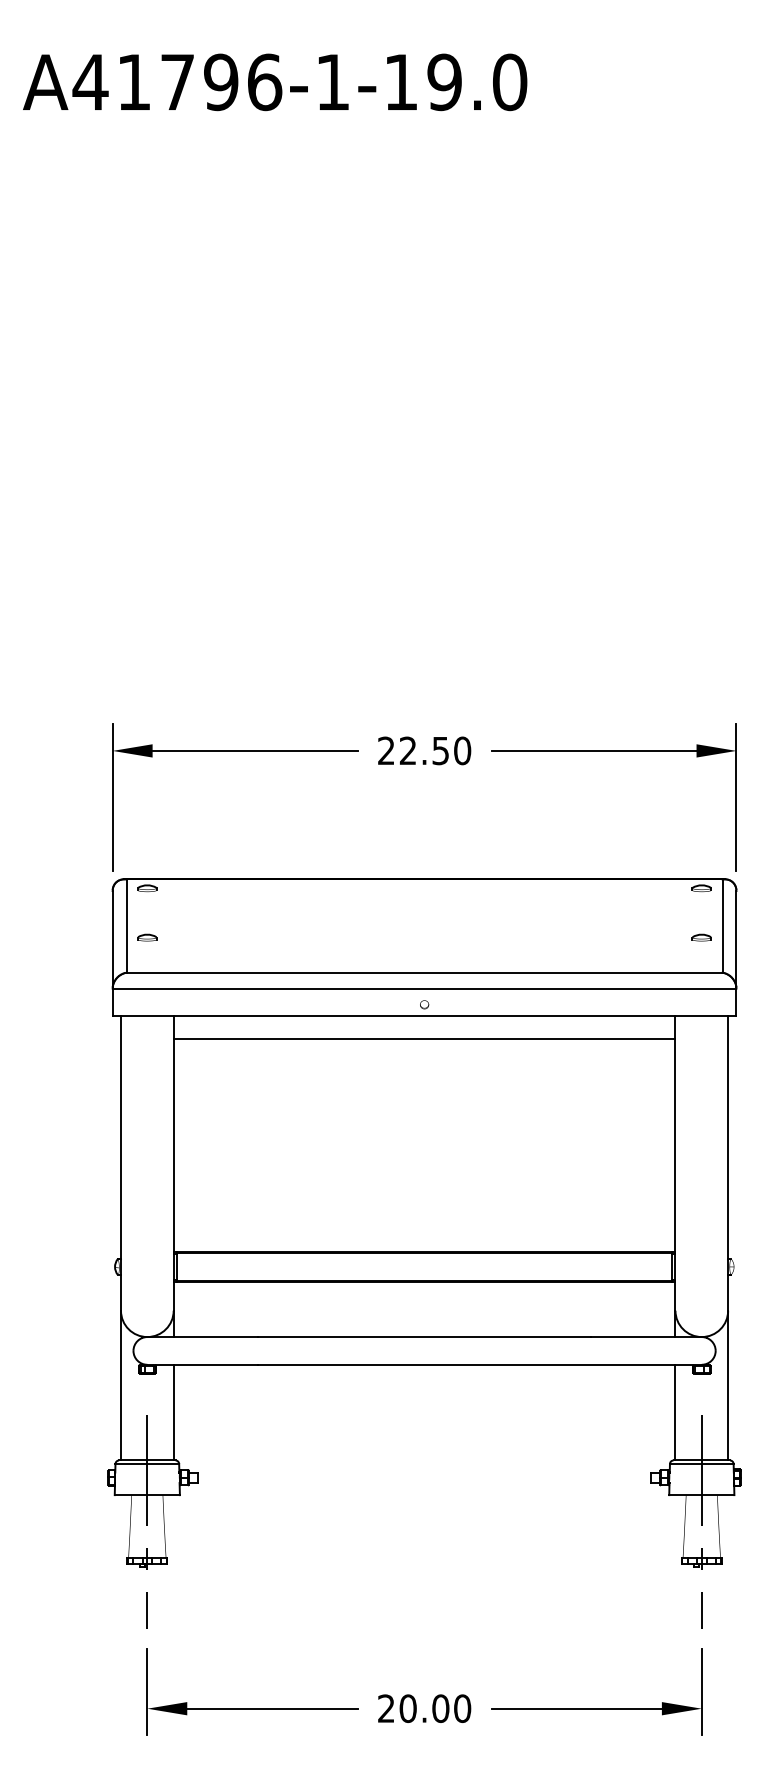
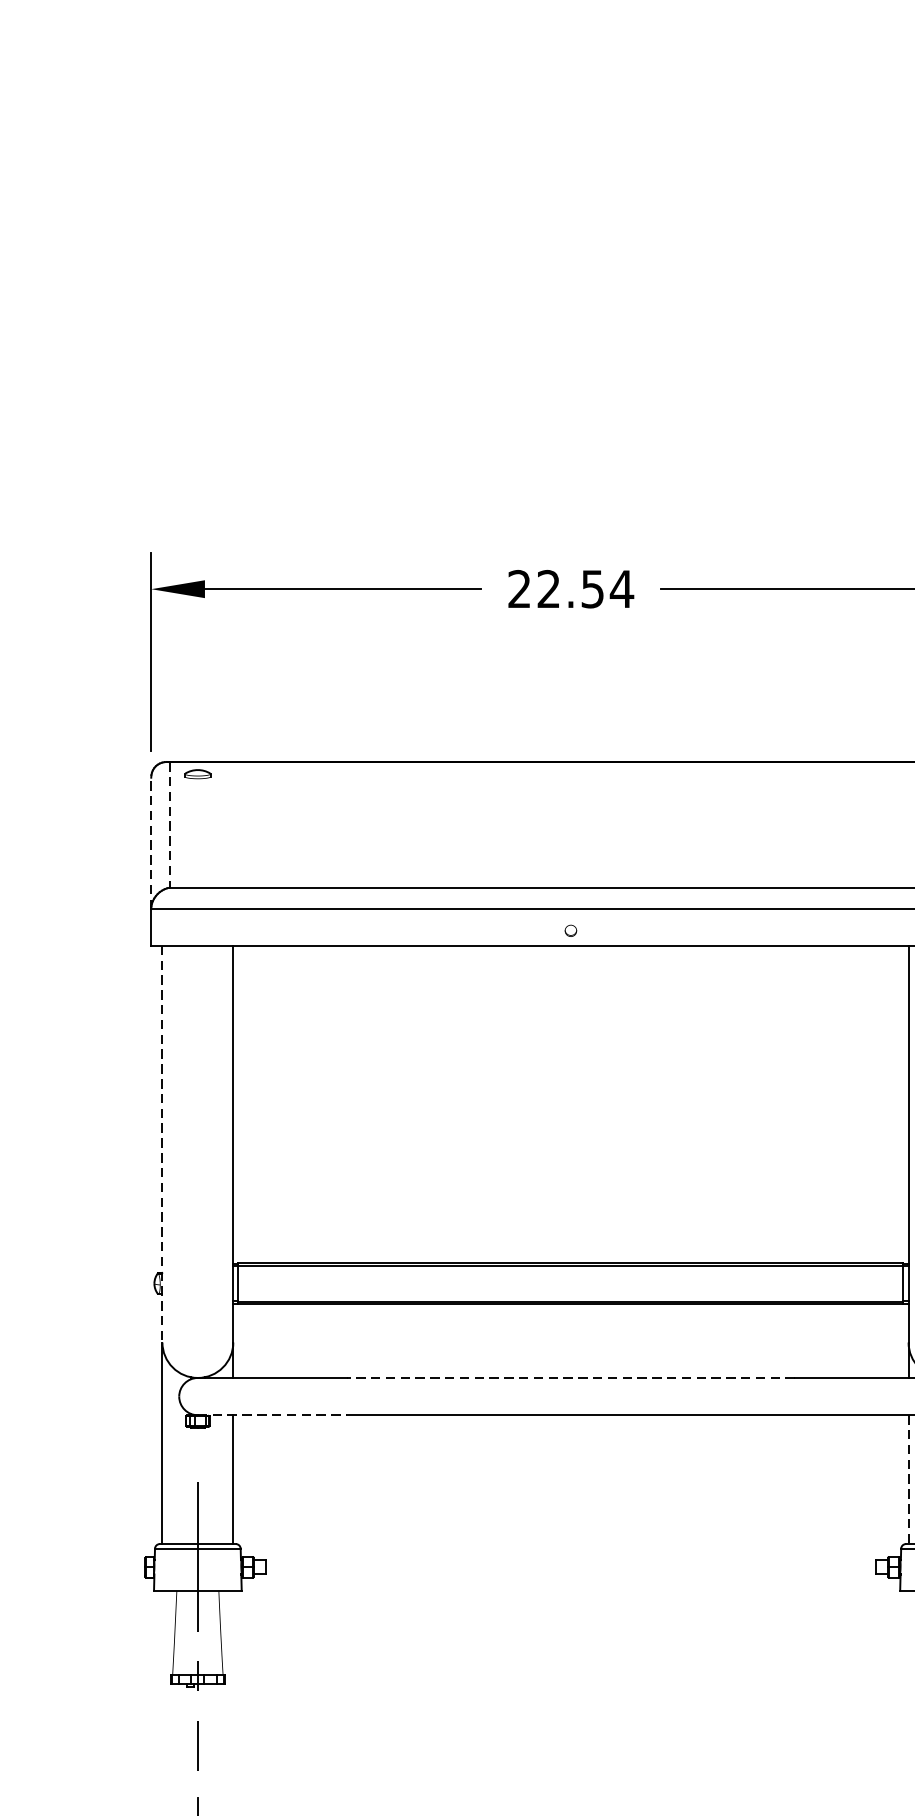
text: (462, 750) -> (621, 588), 22.50 -> 22.54
line: (126, 926) -> (169, 825), solid -> dashed
part: (147, 937) -> (198, 840), removed
line: (112, 939) -> (150, 842), solid -> dashed
line: (424, 1038) -> (570, 976), removed
line: (121, 1163) -> (163, 1144), solid -> dashed
line: (424, 1337) -> (570, 1378), solid -> dashed
line: (203, 1364) -> (273, 1414), solid -> dashed
line: (675, 1412) -> (908, 1479), solid -> dashed

